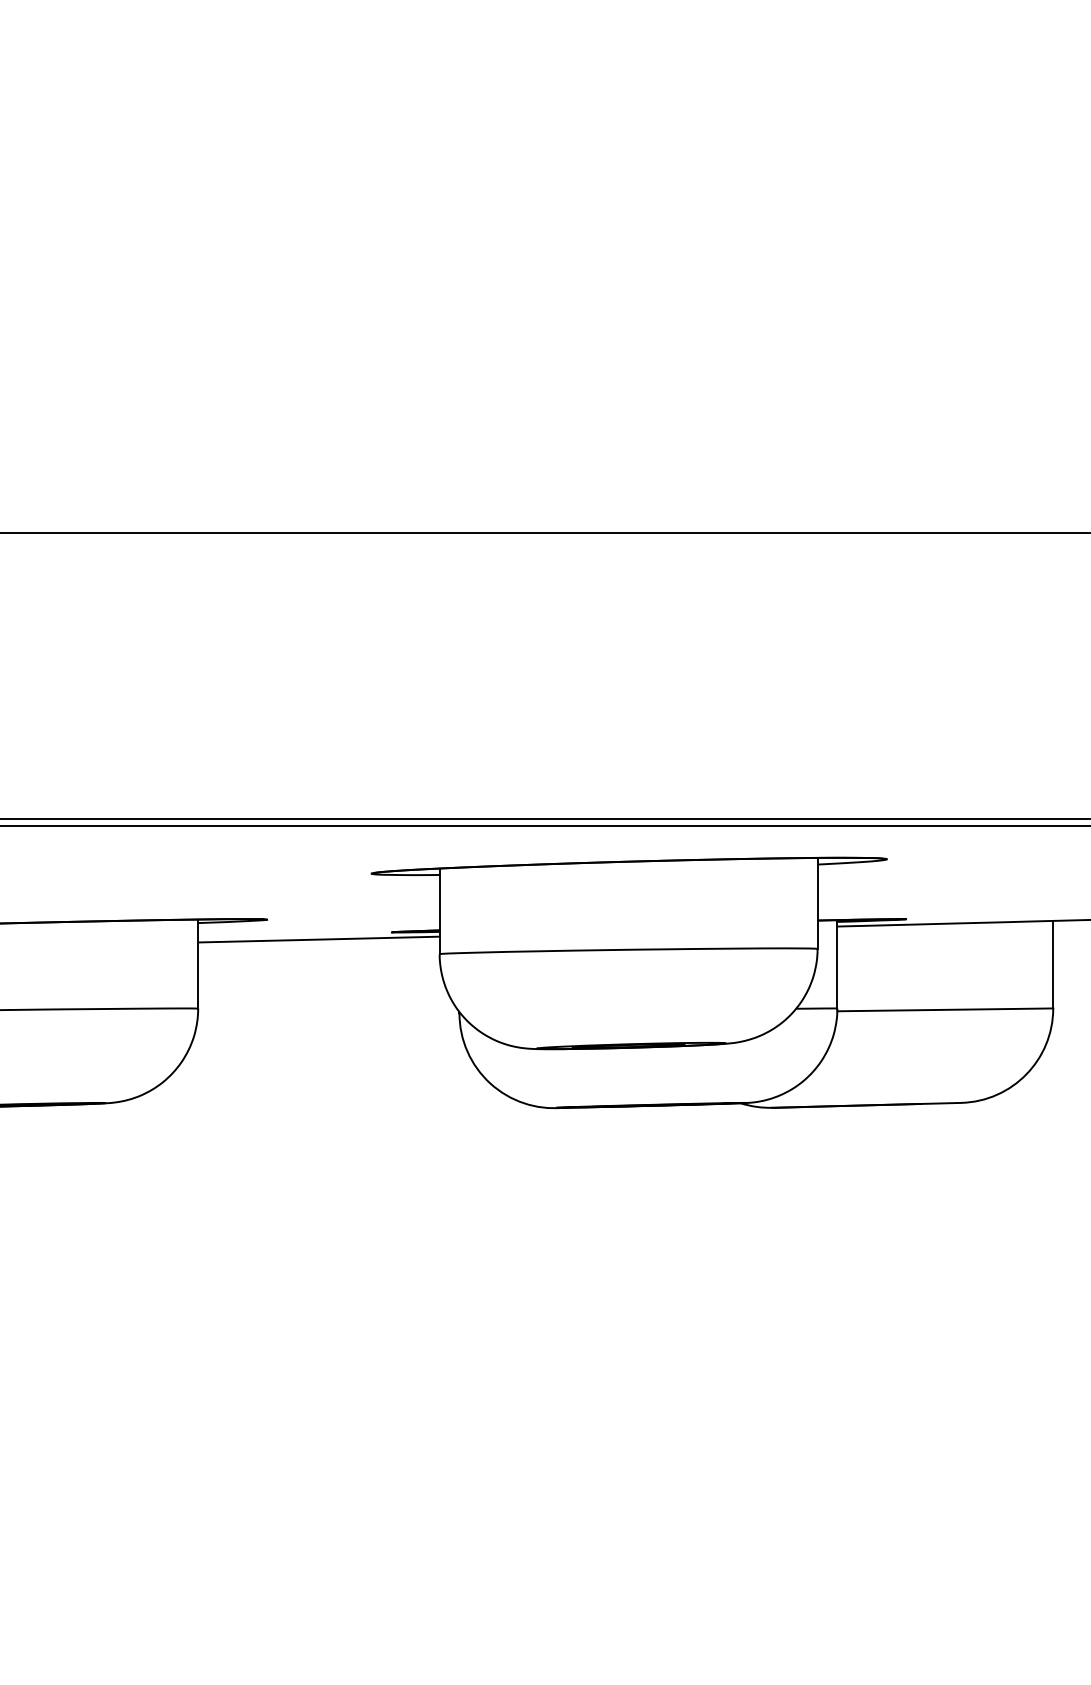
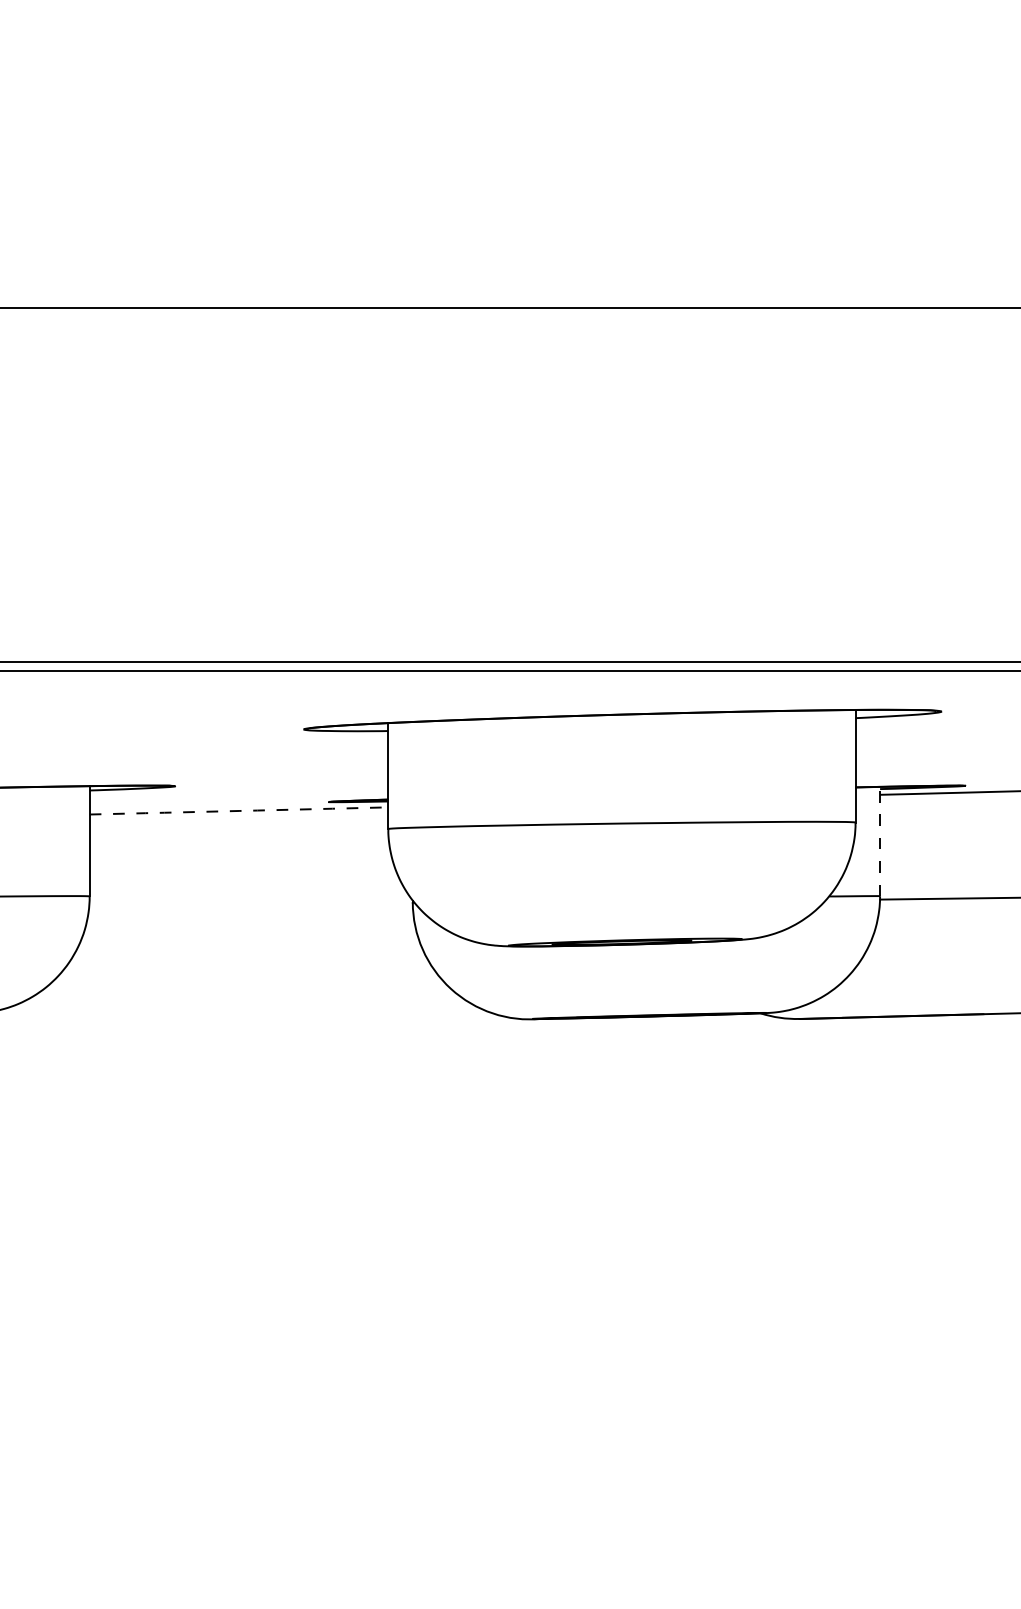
arc: (318, 939) -> (238, 810), solid -> dashed
line: (837, 963) -> (880, 840), solid -> dashed

